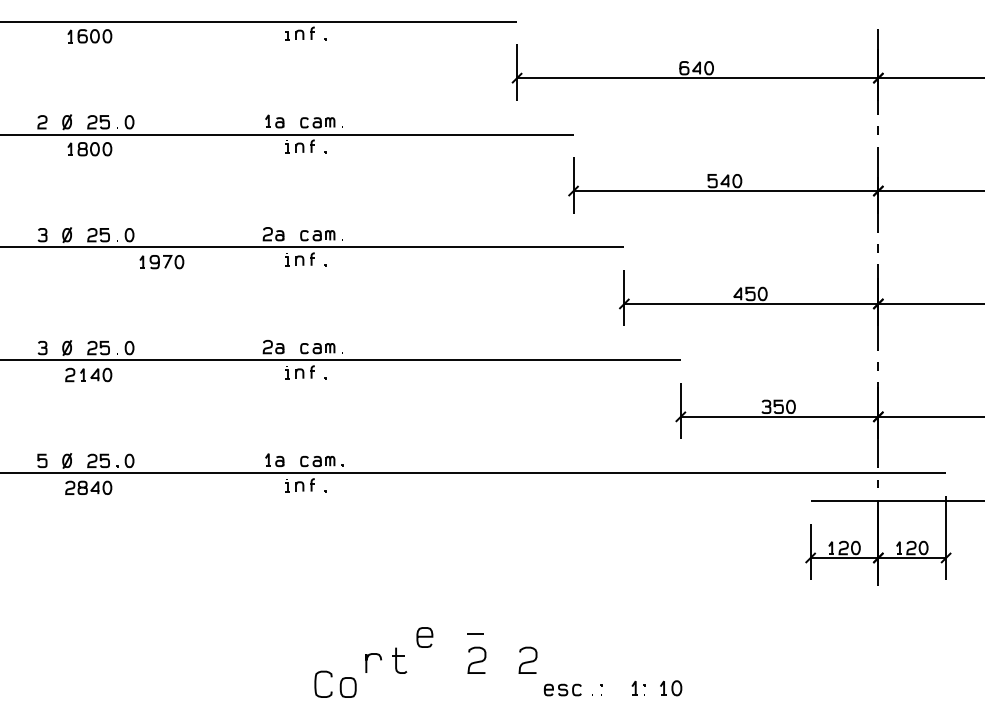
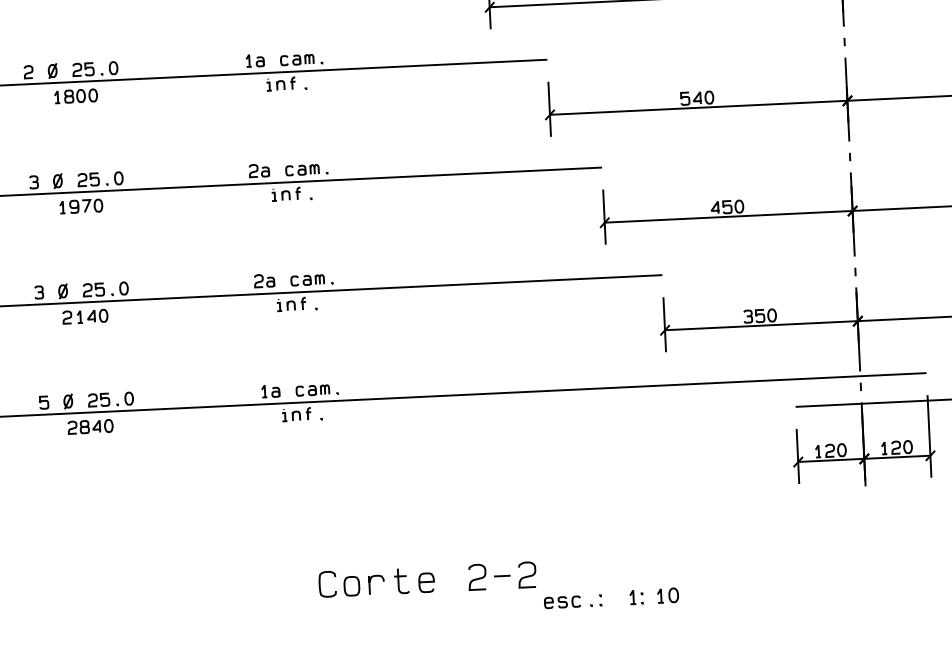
part: (161, 262) -> (80, 206), moved
line: (475, 633) -> (502, 575), moved
curve: (424, 637) -> (426, 582), moved
part: (335, 683) -> (339, 582), moved

